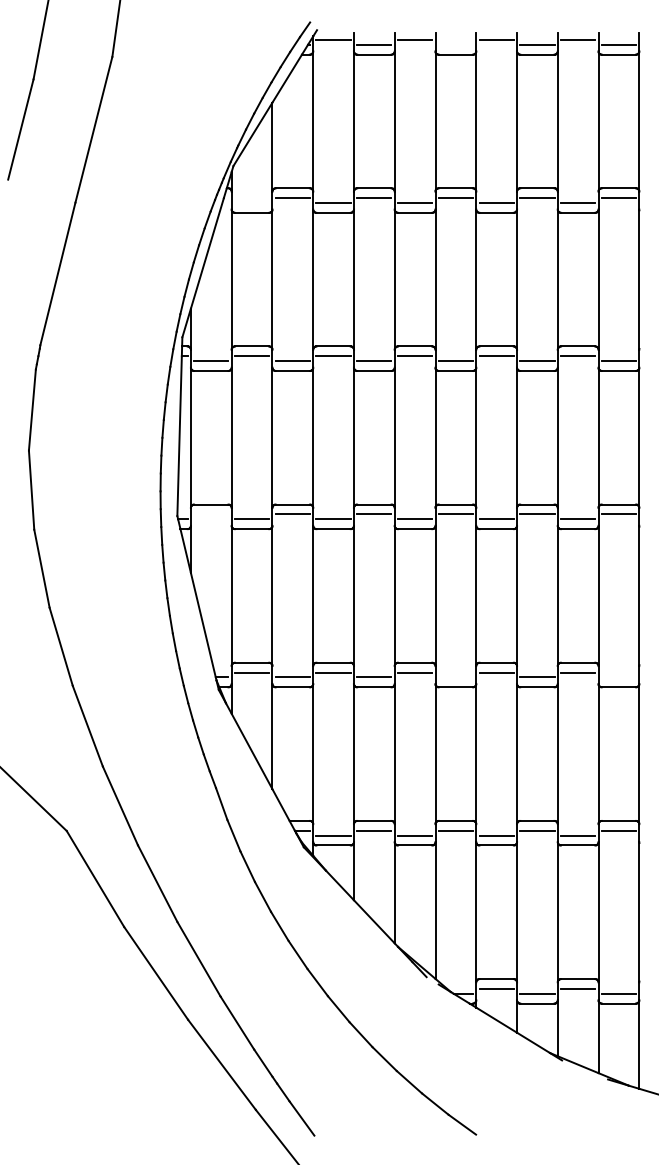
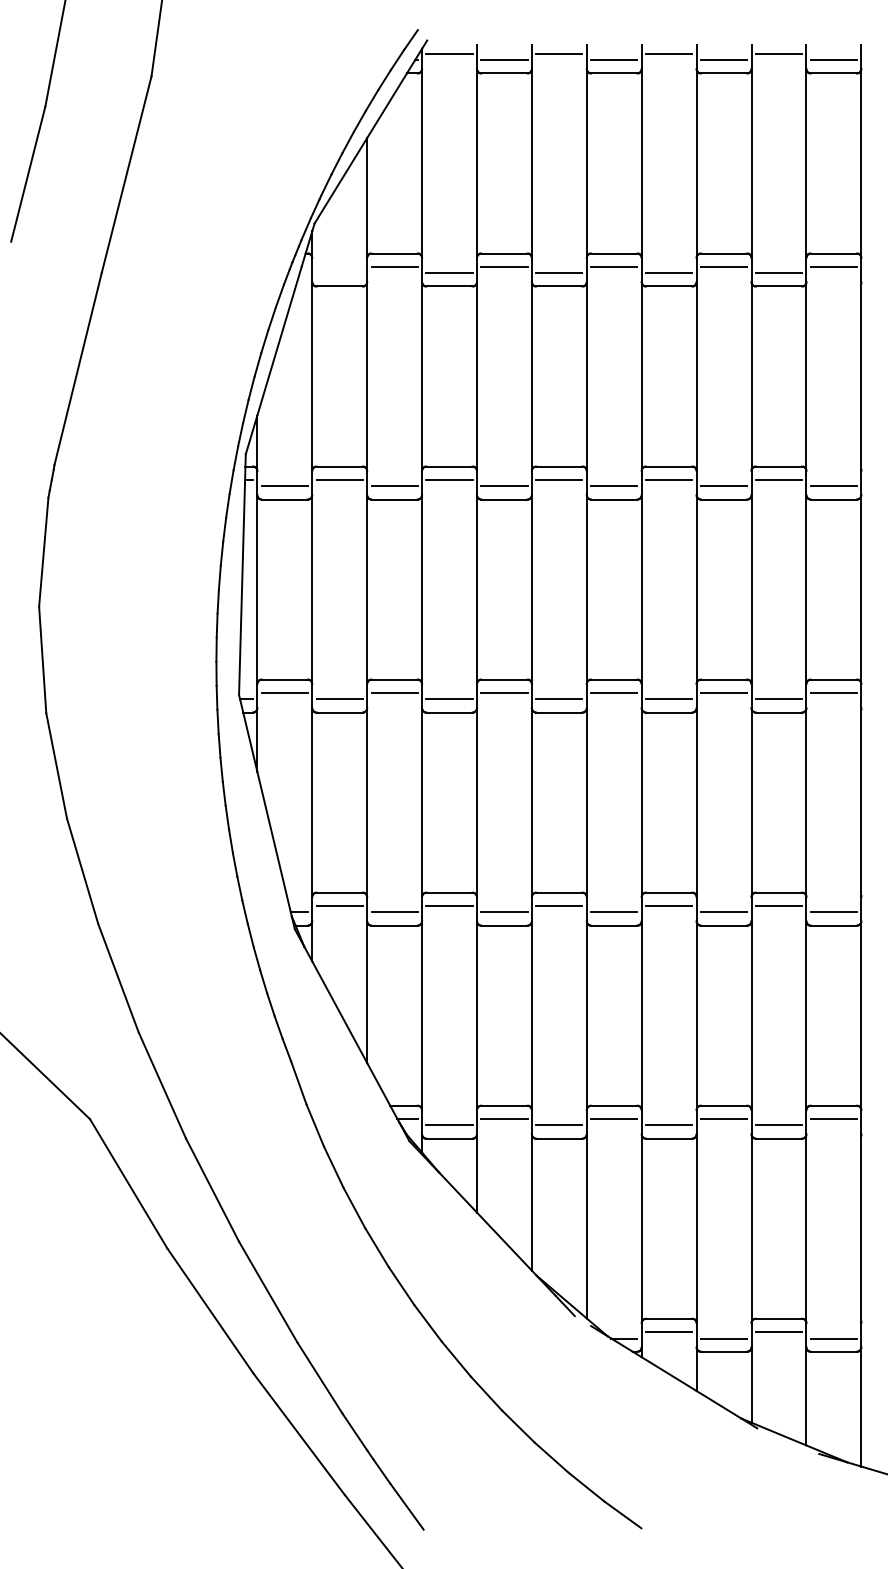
line: (455, 44) -> (613, 59), added
line: (211, 514) -> (285, 692), added
line: (455, 677) -> (613, 912), added
line: (618, 677) -> (833, 912), added

